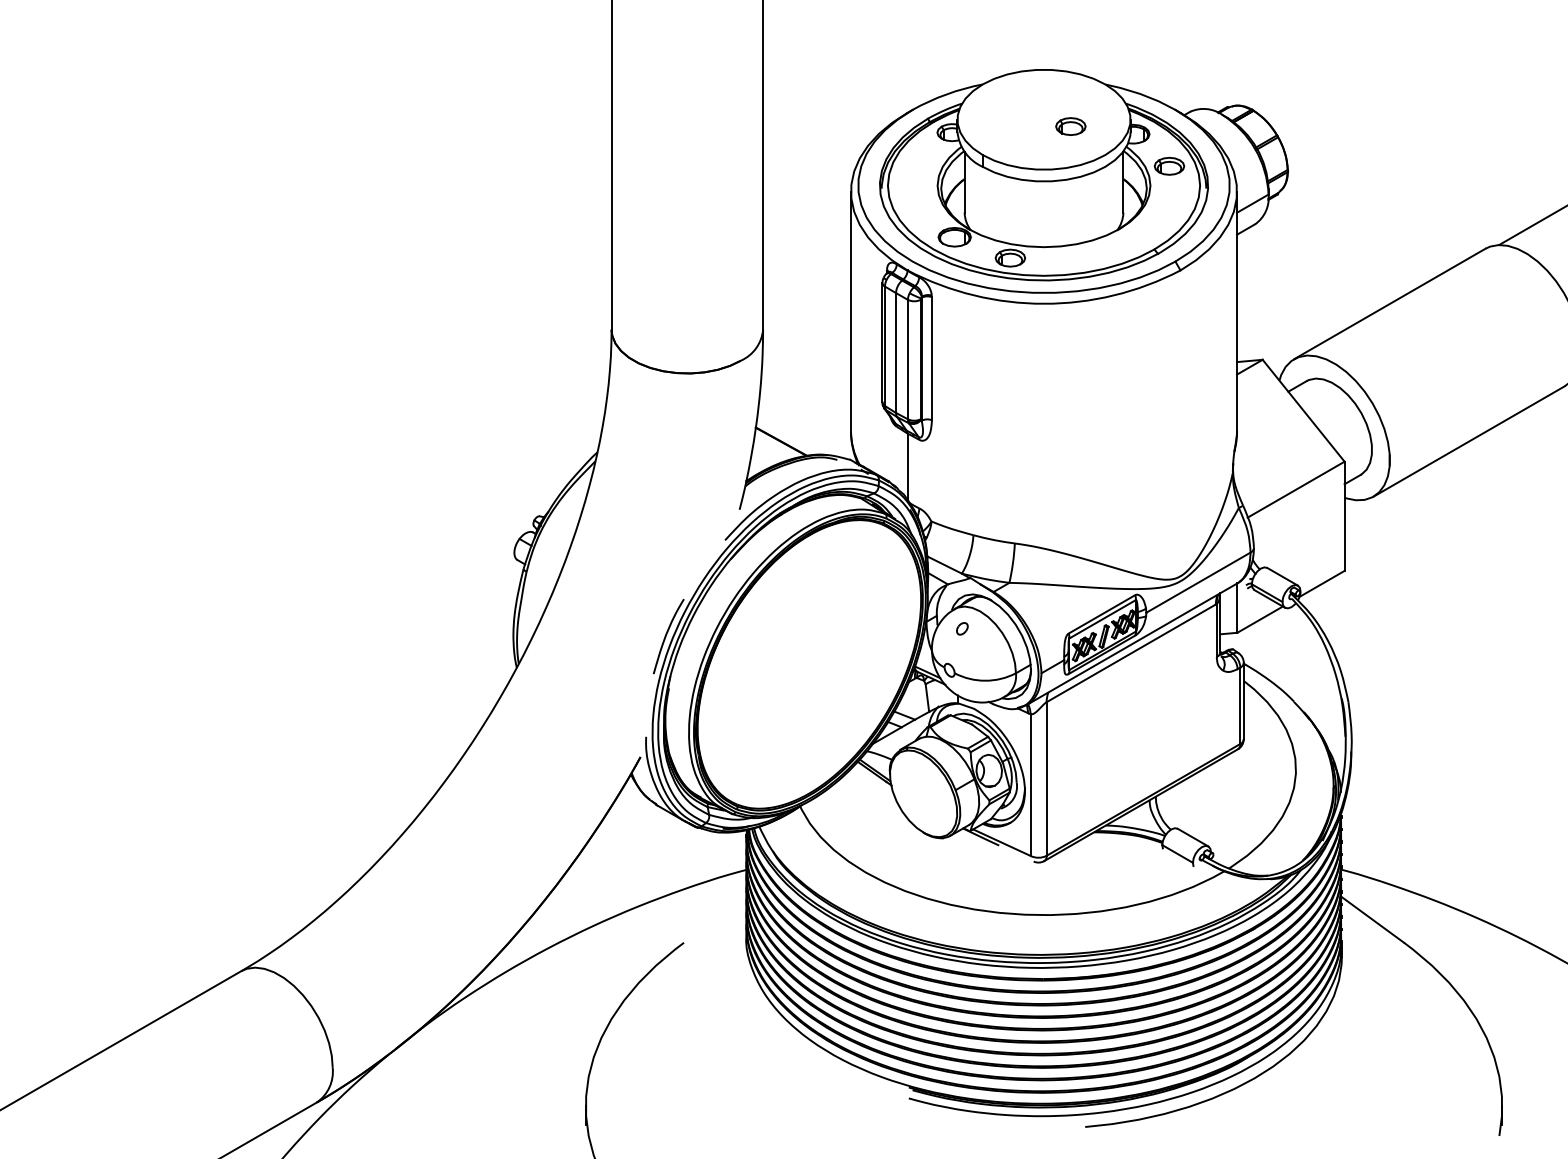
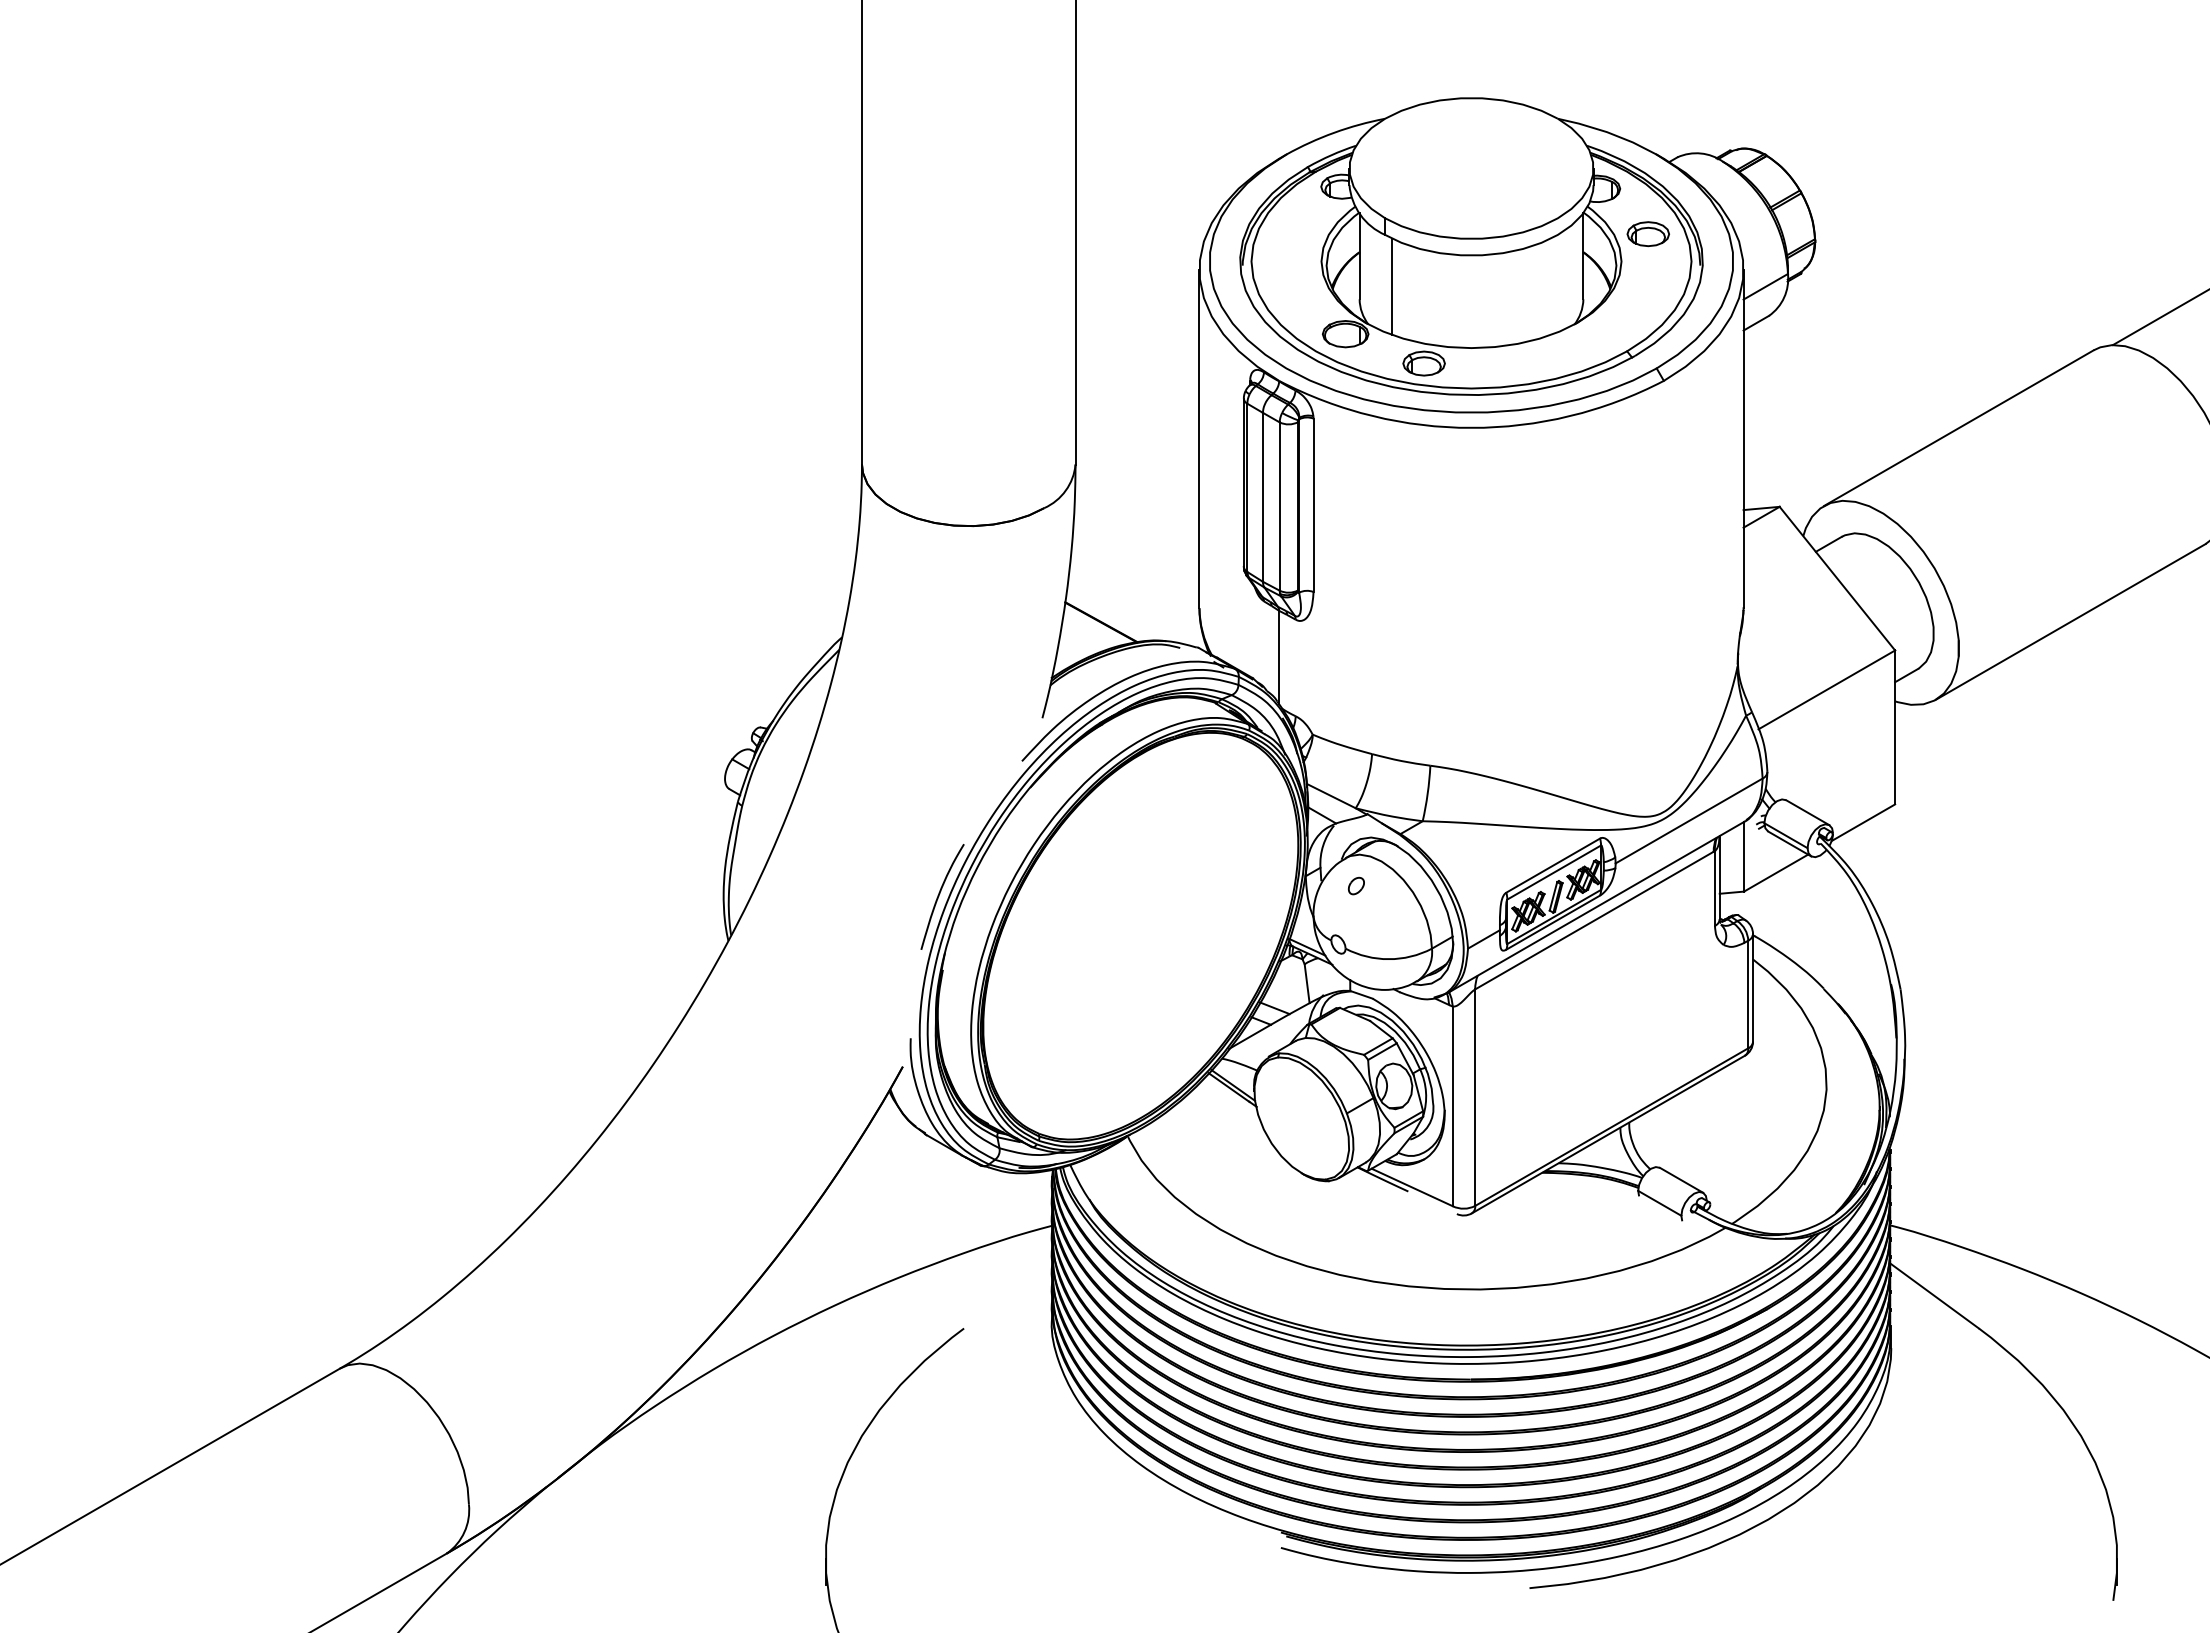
part: (1070, 126) -> (1508, 178), removed
line: (987, 203) -> (1392, 286), added

